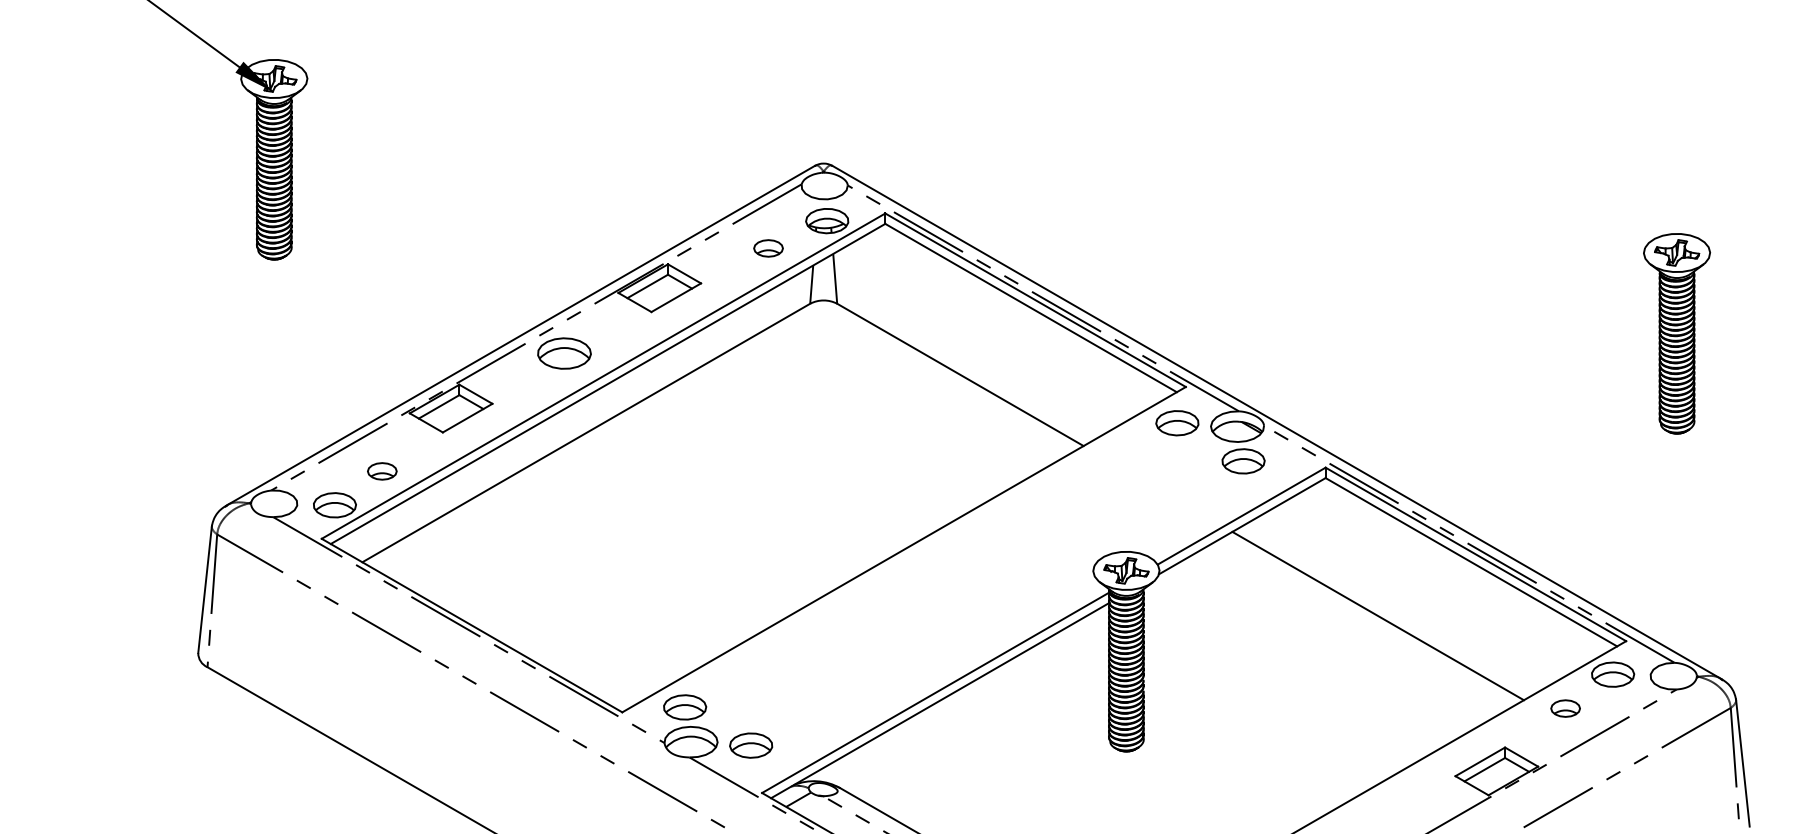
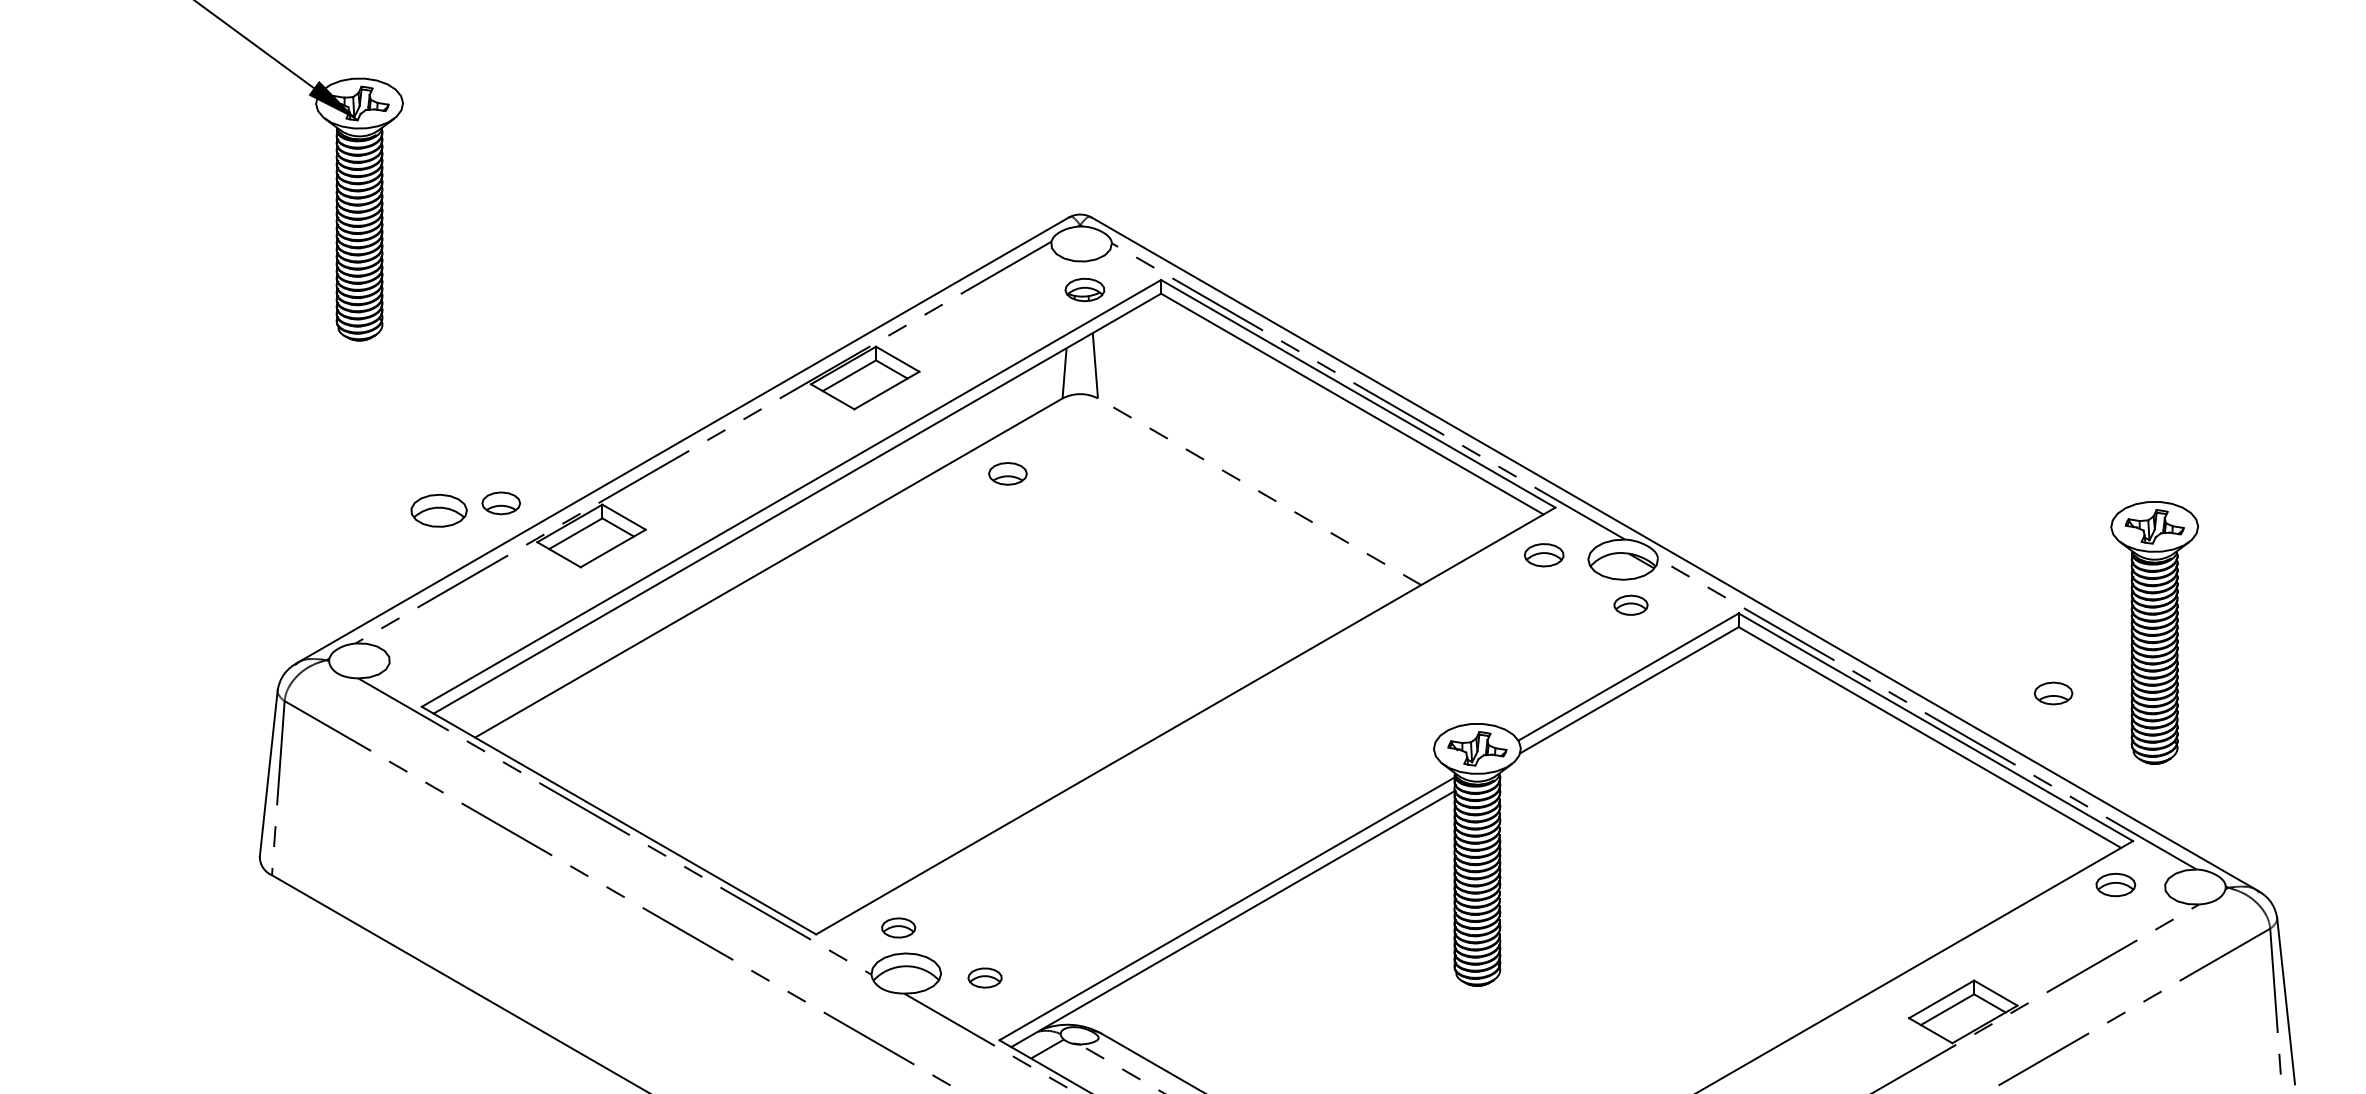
part: (826, 220) -> (1084, 289), size x0.7
part: (768, 248) -> (1007, 473), moved
part: (1676, 333) -> (2154, 632), moved
part: (563, 353) -> (739, 463), removed
line: (960, 374) -> (1259, 491), solid -> dashed
part: (1176, 423) -> (1543, 555), size x0.7
part: (1243, 461) -> (1630, 605), size x0.6
part: (382, 471) -> (501, 503), moved
part: (334, 505) -> (438, 510), moved
line: (1378, 615) -> (1807, 807), removed
part: (1612, 674) -> (2115, 884), size x0.7
part: (685, 707) -> (898, 927), size x0.6
part: (1565, 708) -> (2053, 693), moved
part: (750, 745) -> (984, 977), size x0.6

